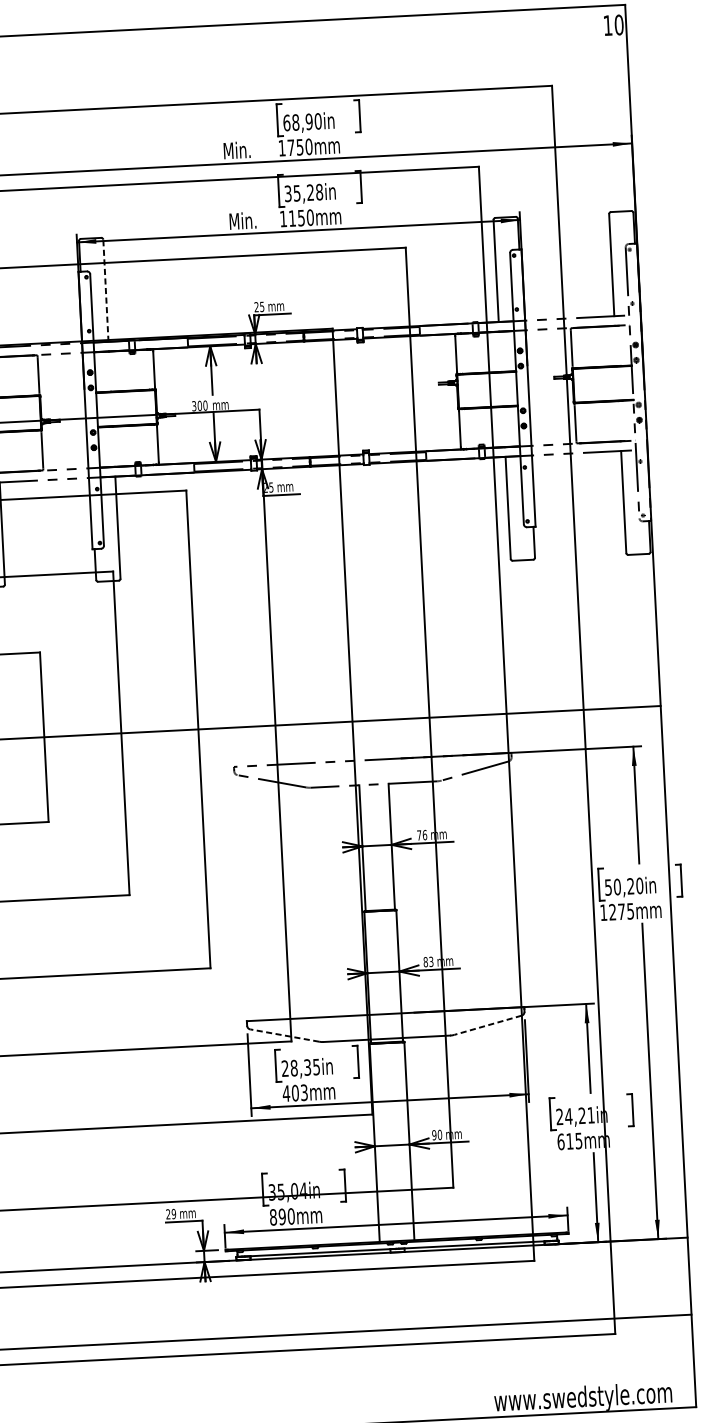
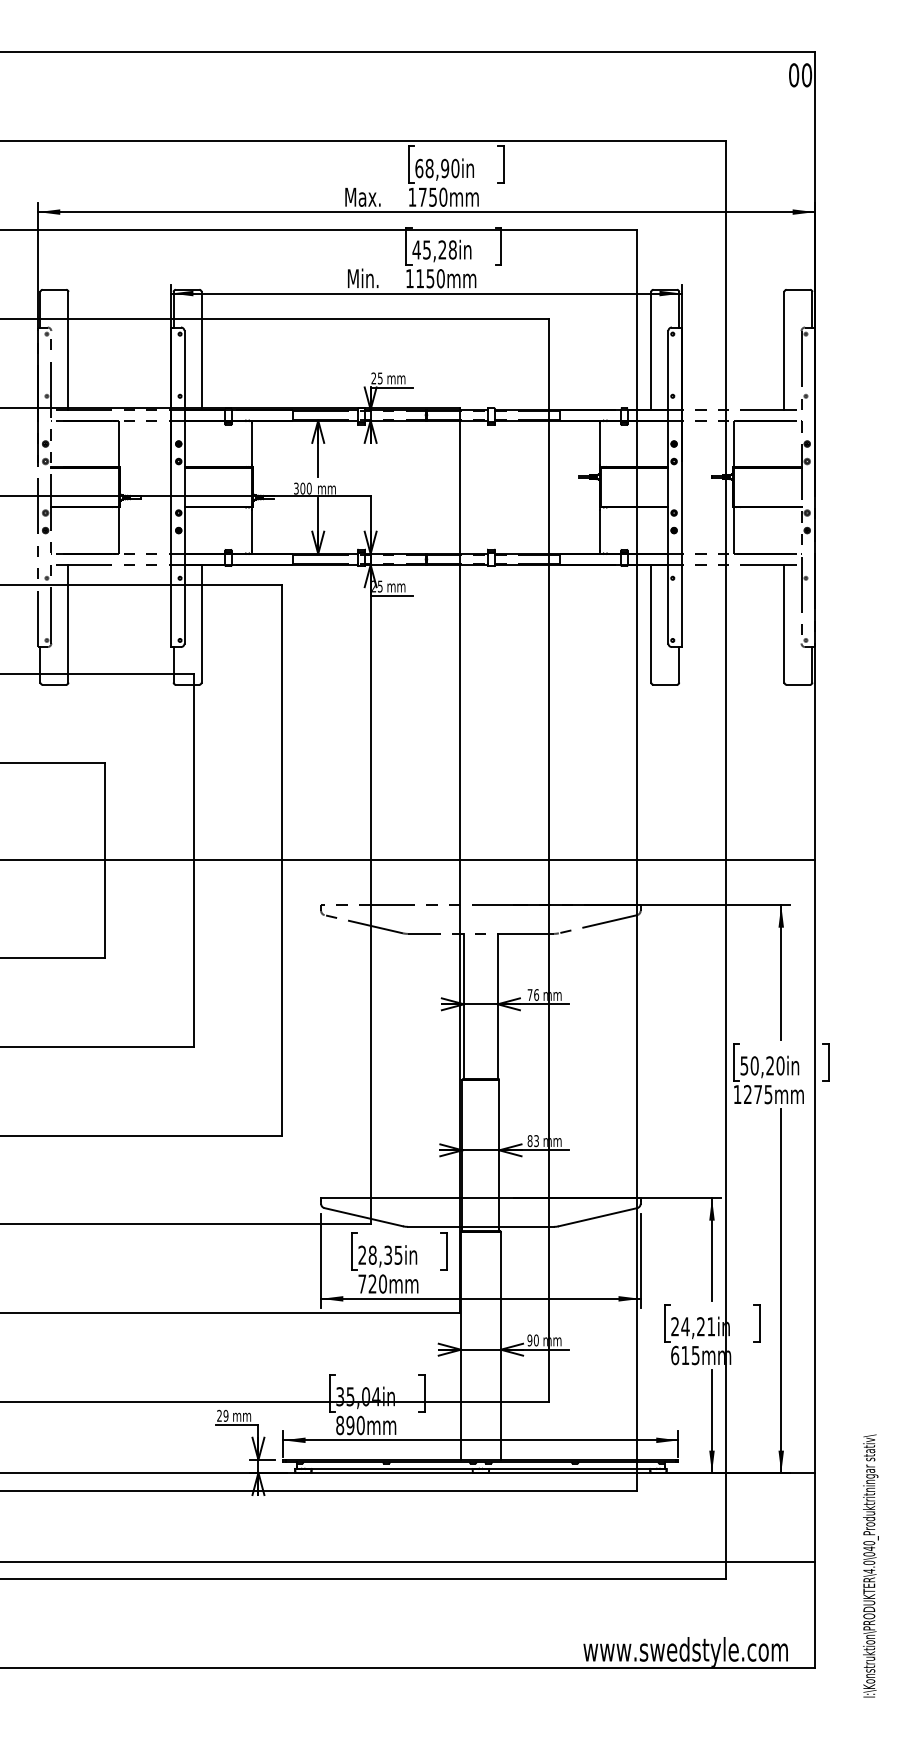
text: (608, 25) -> (794, 75), 10 -> 00
text: (244, 149) -> (369, 196), Min. -> Max.
text: (287, 193) -> (416, 249), 35,28in -> 45,28in
line: (105, 290) -> (201, 350), dashed -> solid
line: (487, 1025) -> (597, 1217), dashed -> solid
line: (284, 1035) -> (363, 1217), dashed -> solid
text: (295, 1092) -> (372, 1283), 403mm -> 720mm

